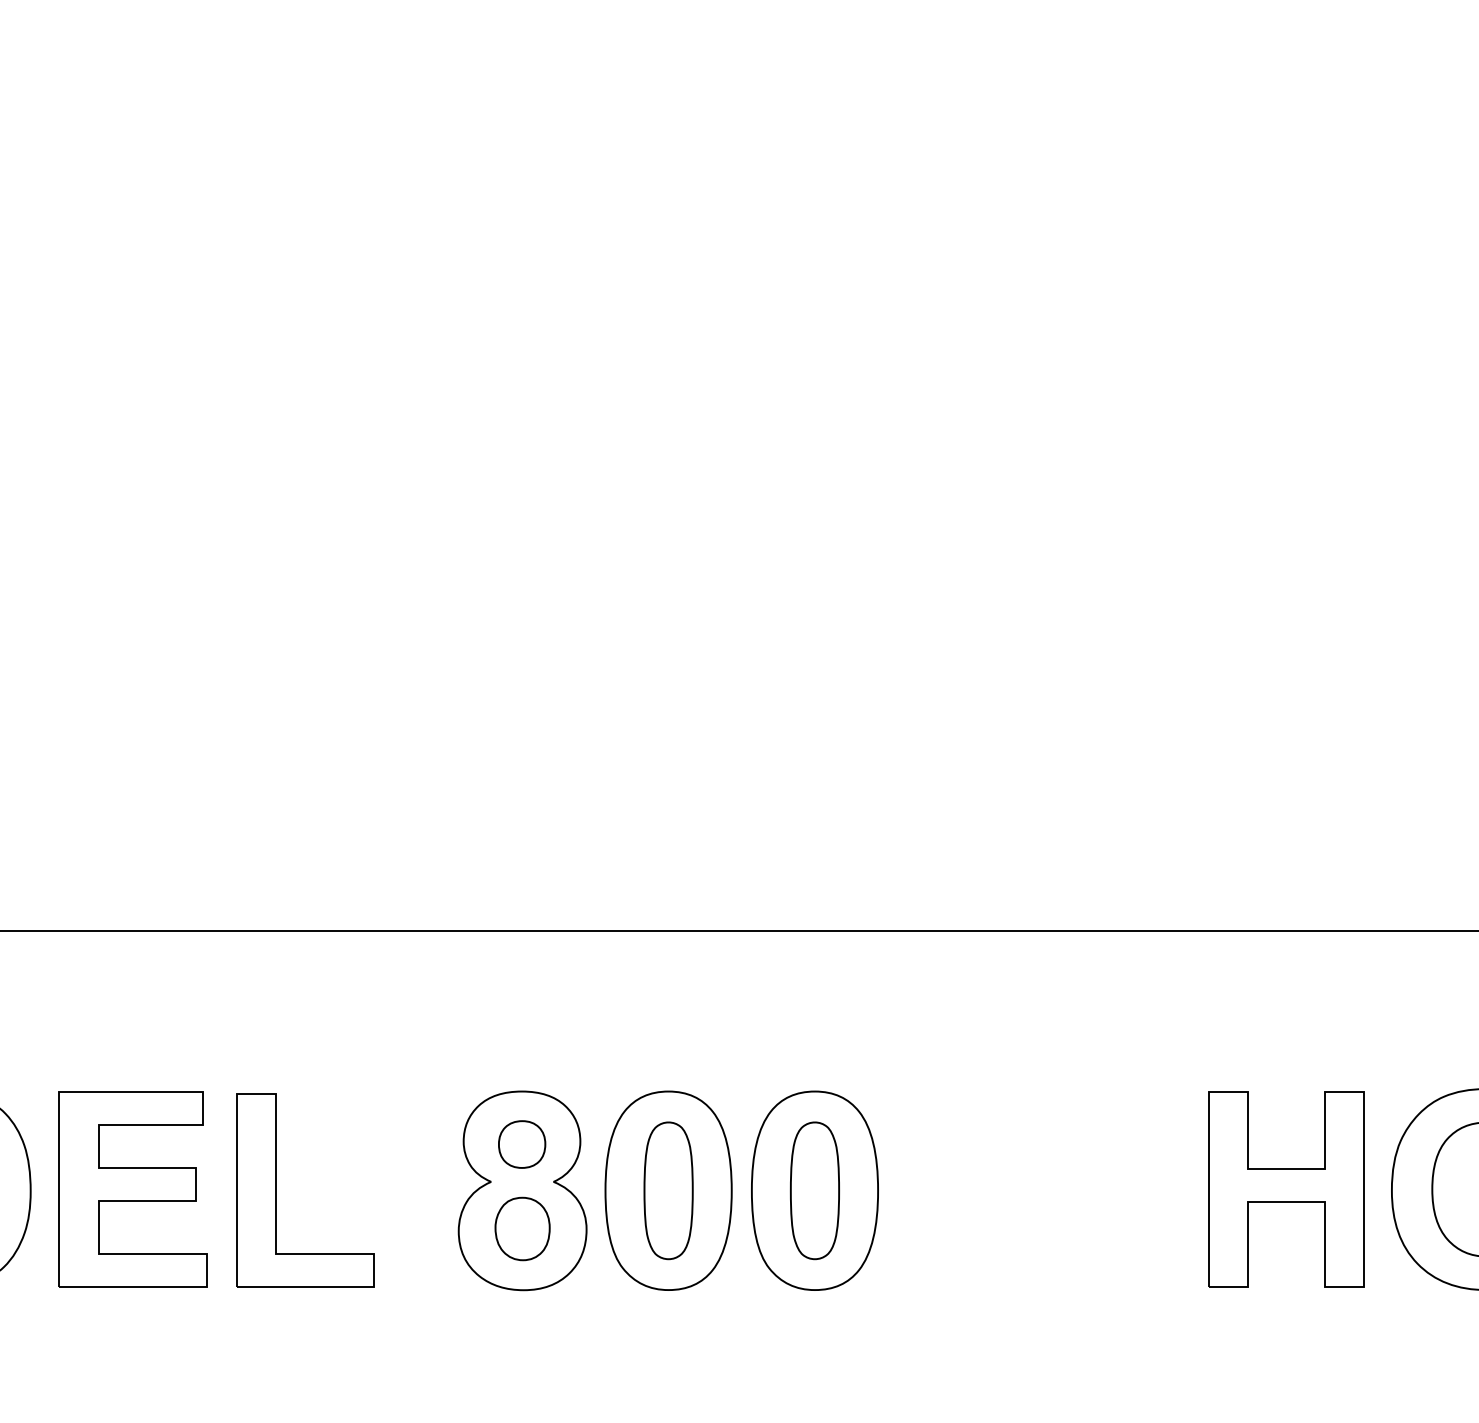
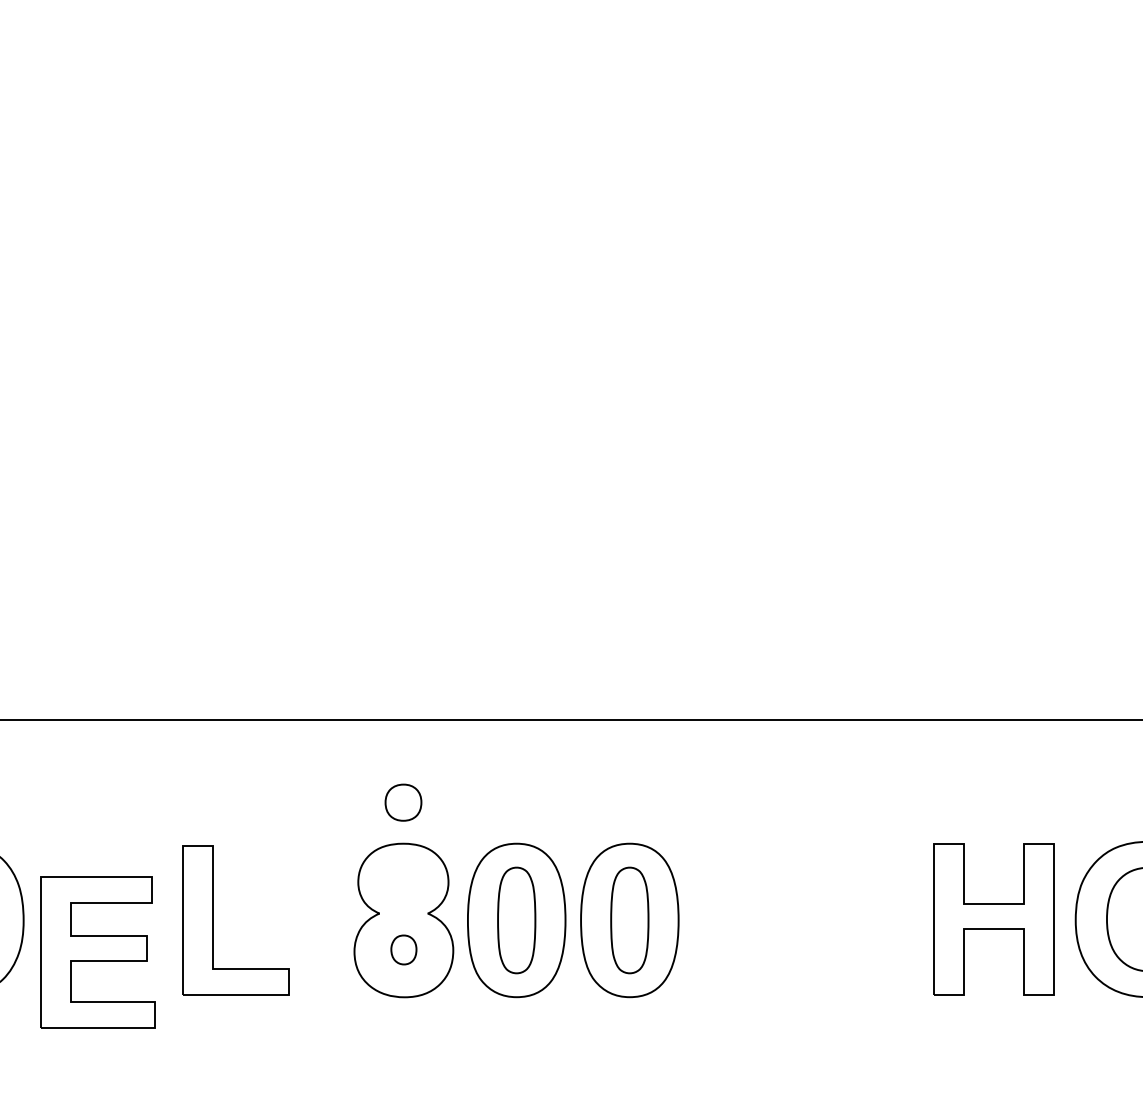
part: (522, 1144) -> (403, 802), moved
part: (132, 1189) -> (97, 952), moved
part: (522, 1228) -> (403, 949), size x0.6

